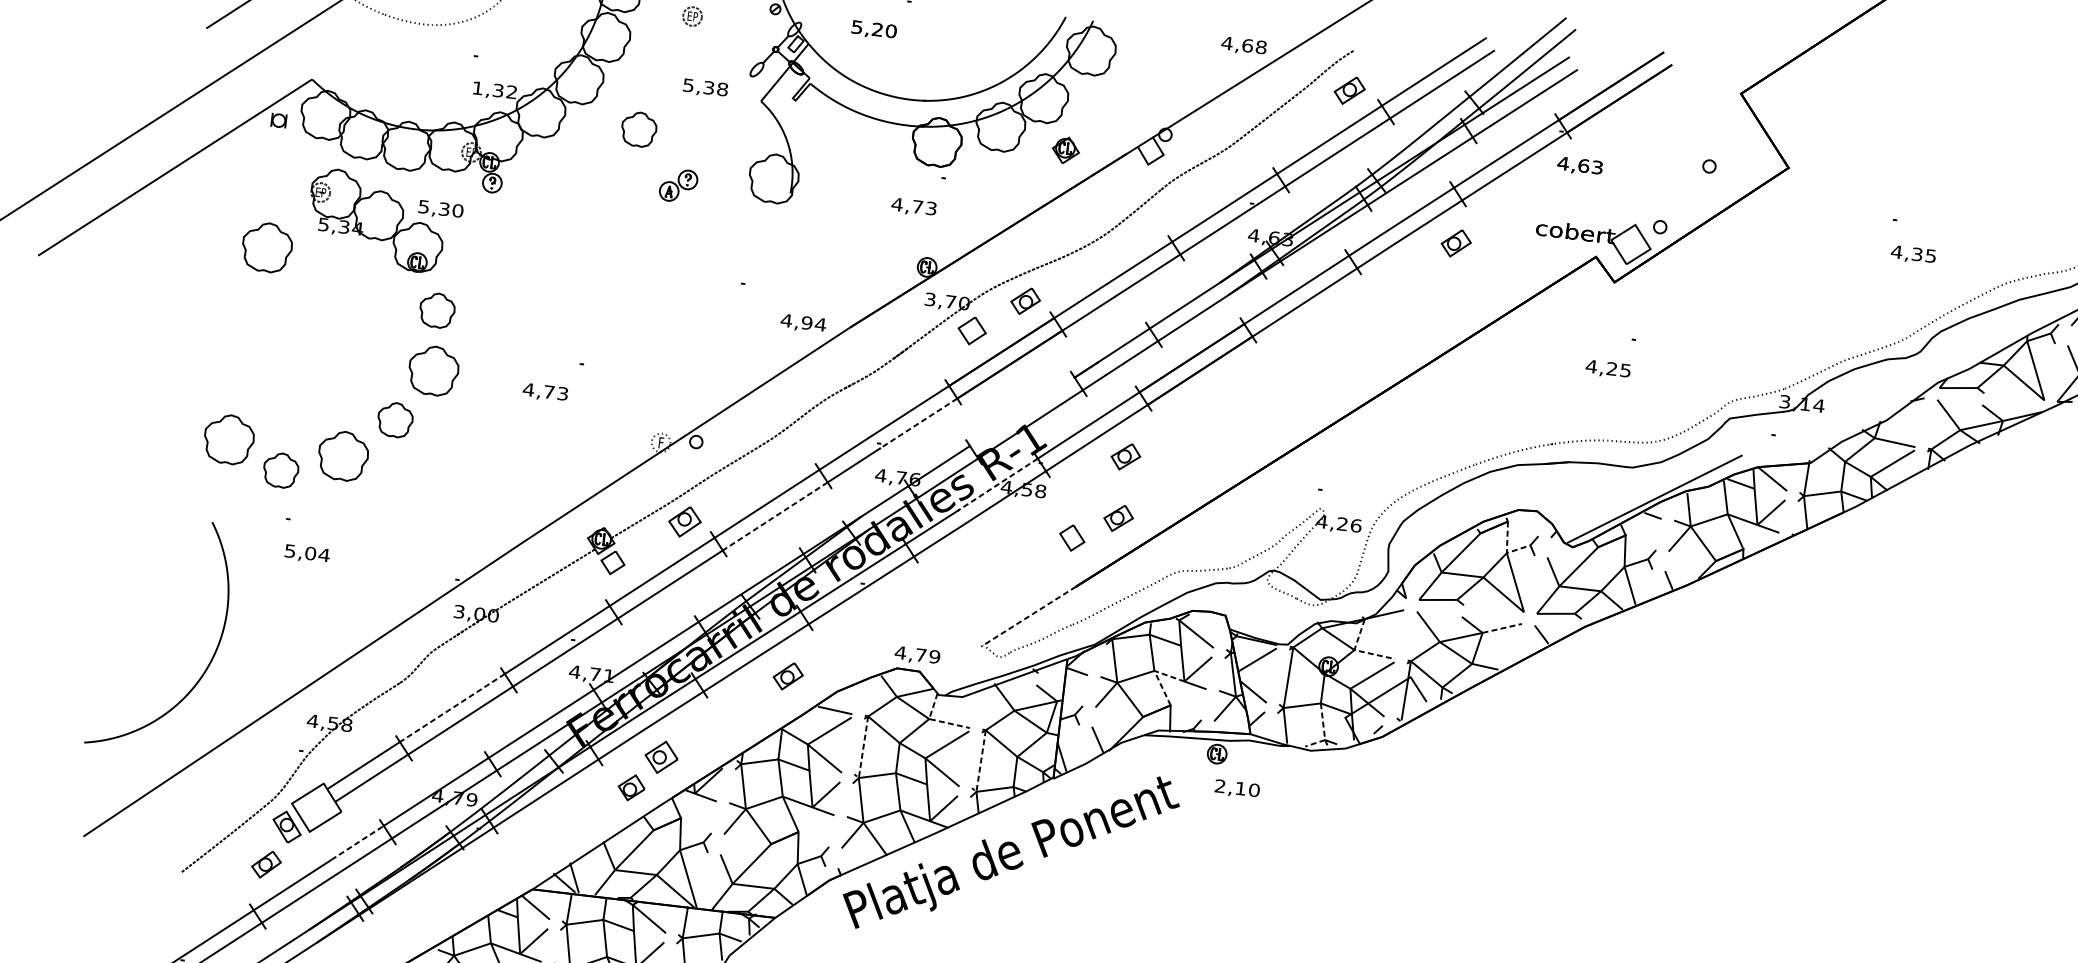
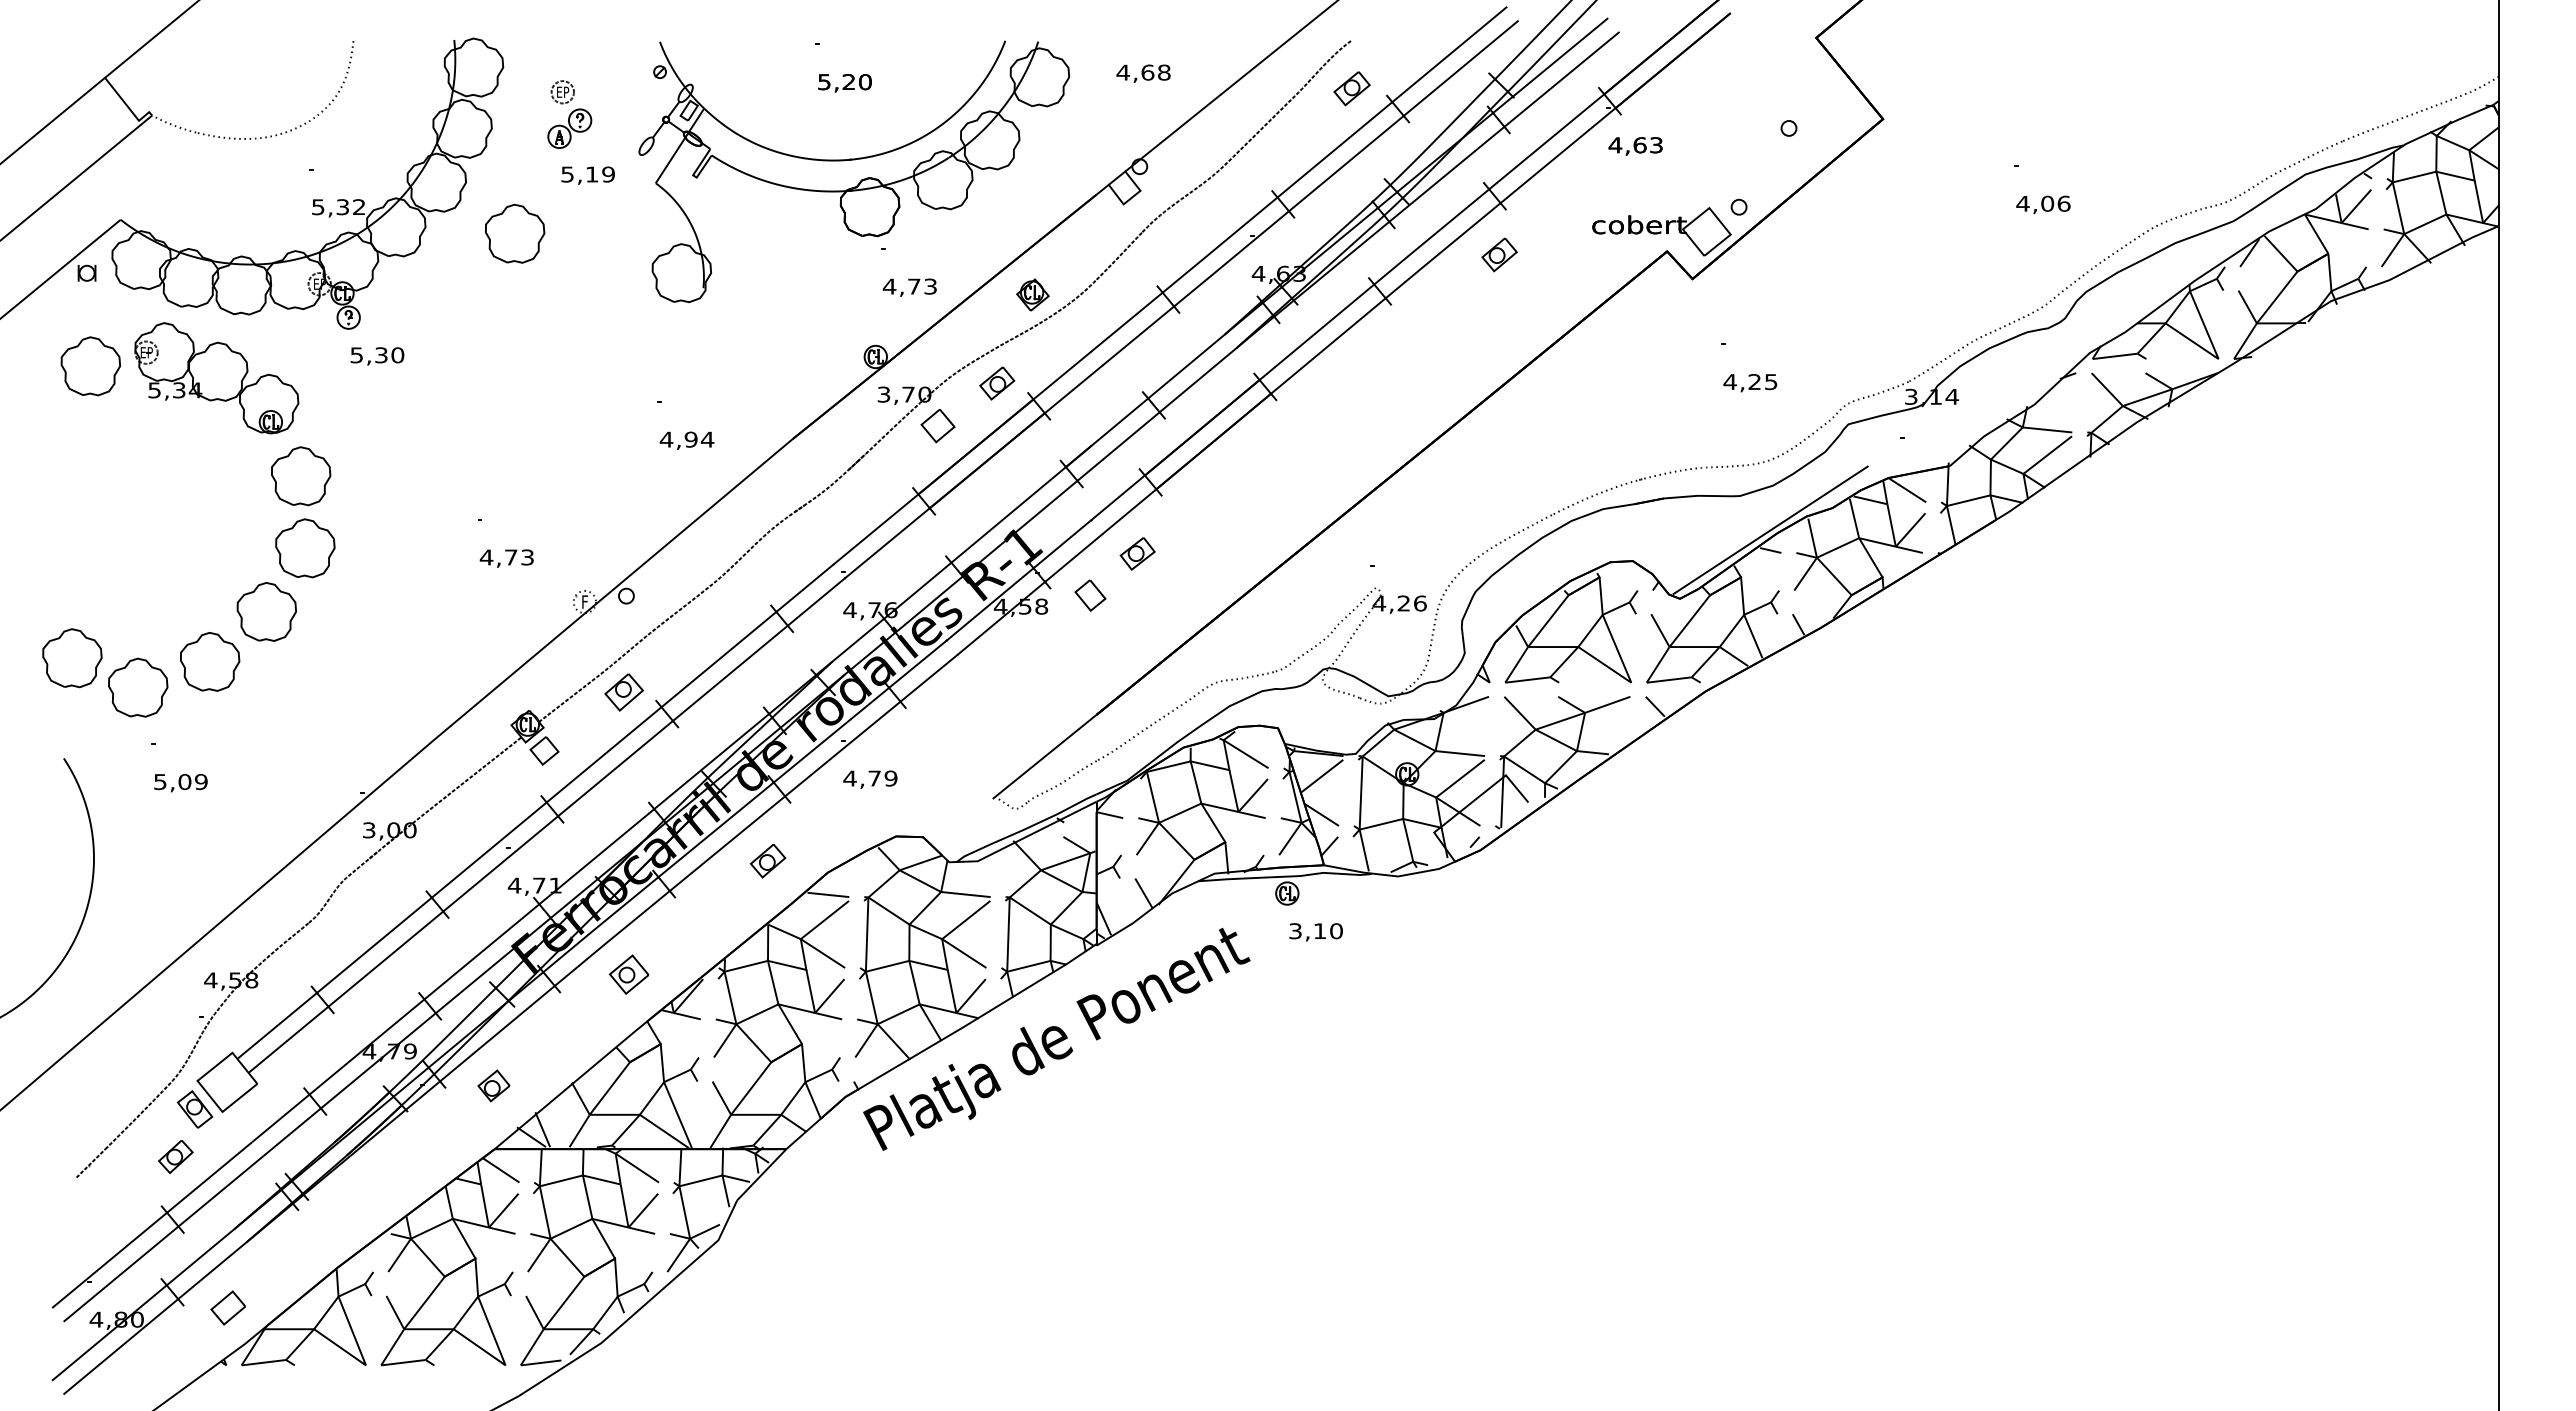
text: (873, 30) -> (844, 83), moved
text: (1243, 46) -> (1143, 73), moved
text: (478, 88) -> (318, 207), 1,32 -> 5,32
text: (715, 88) -> (600, 174), 5,38 -> 5,19
part: (639, 129) -> (515, 233), size x1.43
part: (1065, 149) -> (1032, 294), moved
part: (678, 185) -> (569, 128), moved
text: (913, 207) -> (909, 287), moved
text: (440, 209) -> (377, 356), moved
part: (266, 247) -> (90, 366), moved
text: (1923, 255) -> (2055, 203), 4,35 -> 4,06
part: (437, 310) -> (301, 476), size x1.43
text: (803, 323) -> (686, 440), moved
text: (1608, 369) -> (1750, 383), moved
text: (545, 392) -> (506, 558), moved
line: (1022, 411) -> (1008, 514), added
part: (395, 419) -> (266, 611), size x1.43
line: (918, 423) -> (887, 543), dashed -> solid
part: (281, 470) -> (138, 687), size x1.43
line: (997, 484) -> (989, 604), dashed -> solid
line: (775, 516) -> (730, 673), dashed -> solid
part: (1118, 518) -> (1137, 627), removed
part: (1072, 537) -> (1090, 595), moved
line: (1507, 550) -> (1602, 611), dashed -> solid
text: (324, 555) -> (201, 782), 5,04 -> 5,09
line: (1028, 616) -> (1044, 756), dashed -> solid
line: (1502, 628) -> (1608, 704), dashed -> solid
line: (1358, 650) -> (1440, 751), dashed -> solid
text: (917, 655) -> (870, 779), moved
line: (1155, 673) -> (1202, 806), dashed -> solid
line: (452, 708) -> (374, 945), dashed -> solid
line: (936, 720) -> (949, 892), dashed -> solid
line: (1324, 732) -> (1411, 853), dashed -> solid
line: (863, 750) -> (867, 938), dashed -> solid
line: (980, 764) -> (1008, 938), dashed -> solid
text: (1220, 786) -> (1295, 931), 2,10 -> 3,10
part: (631, 787) -> (493, 1085), moved
line: (358, 843) -> (281, 1118), dashed -> solid

